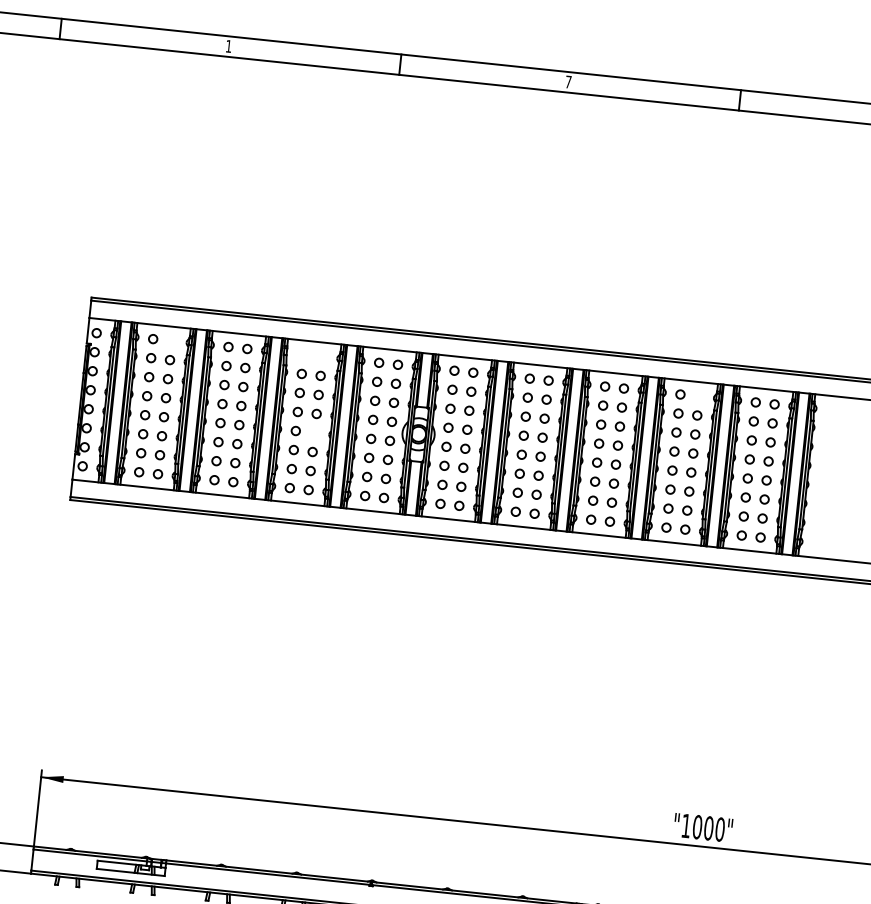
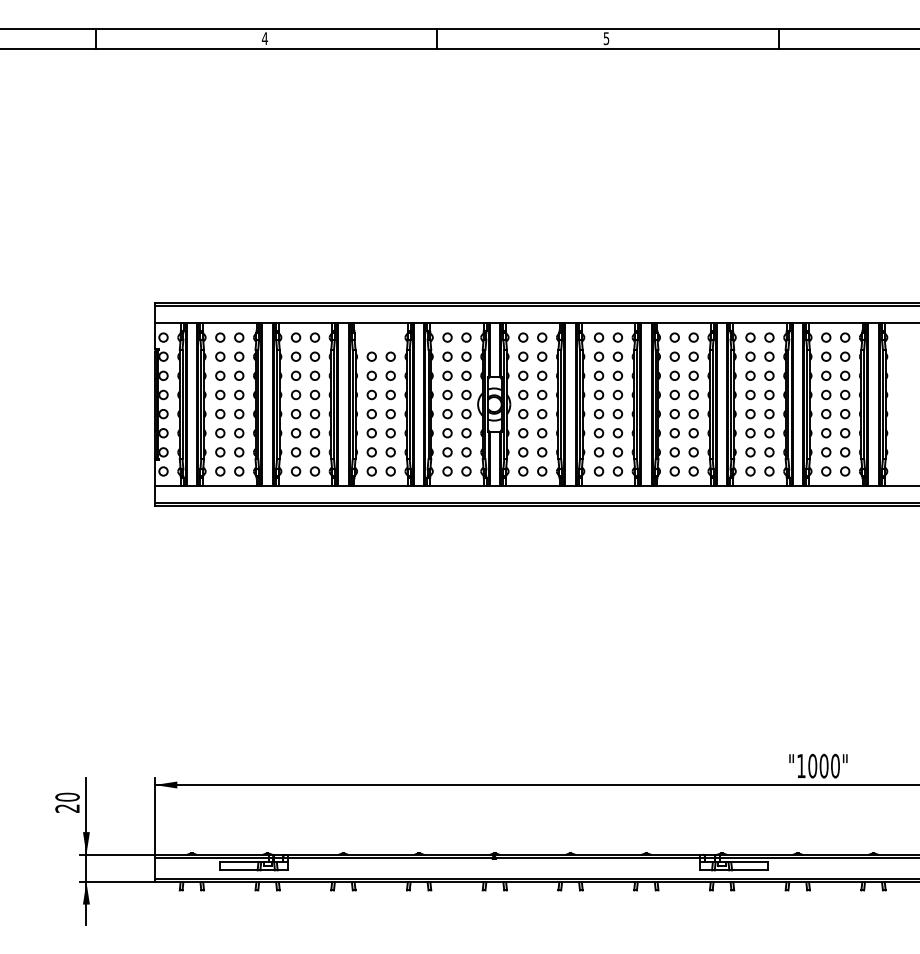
text: (228, 46) -> (264, 38), 1 -> 4
text: (568, 81) -> (606, 38), 7 -> 5
circle: (172, 340) -> (239, 337), added
circle: (699, 396) -> (769, 337), added
circle: (314, 433) -> (390, 414), added

